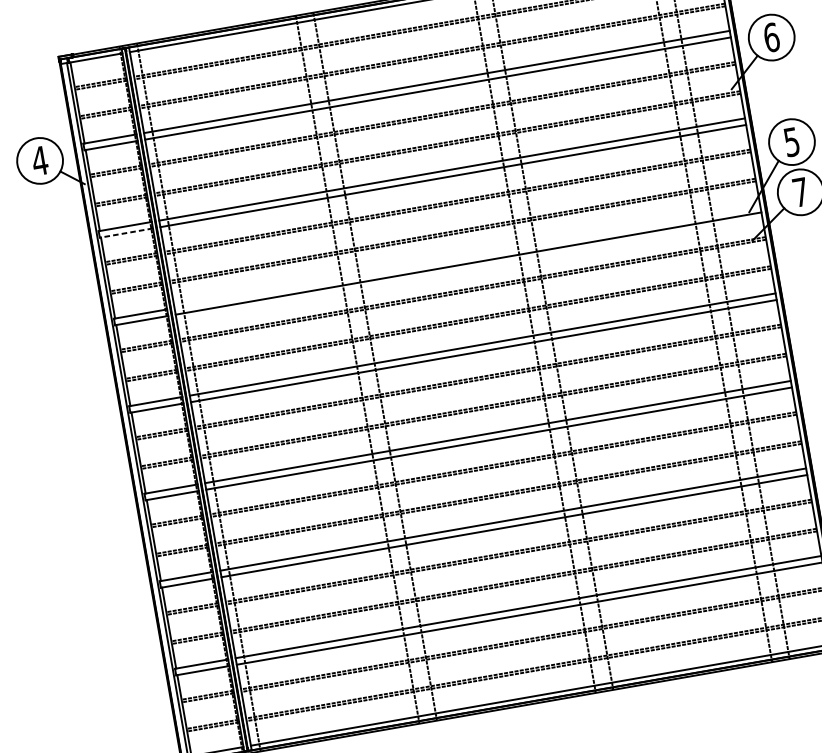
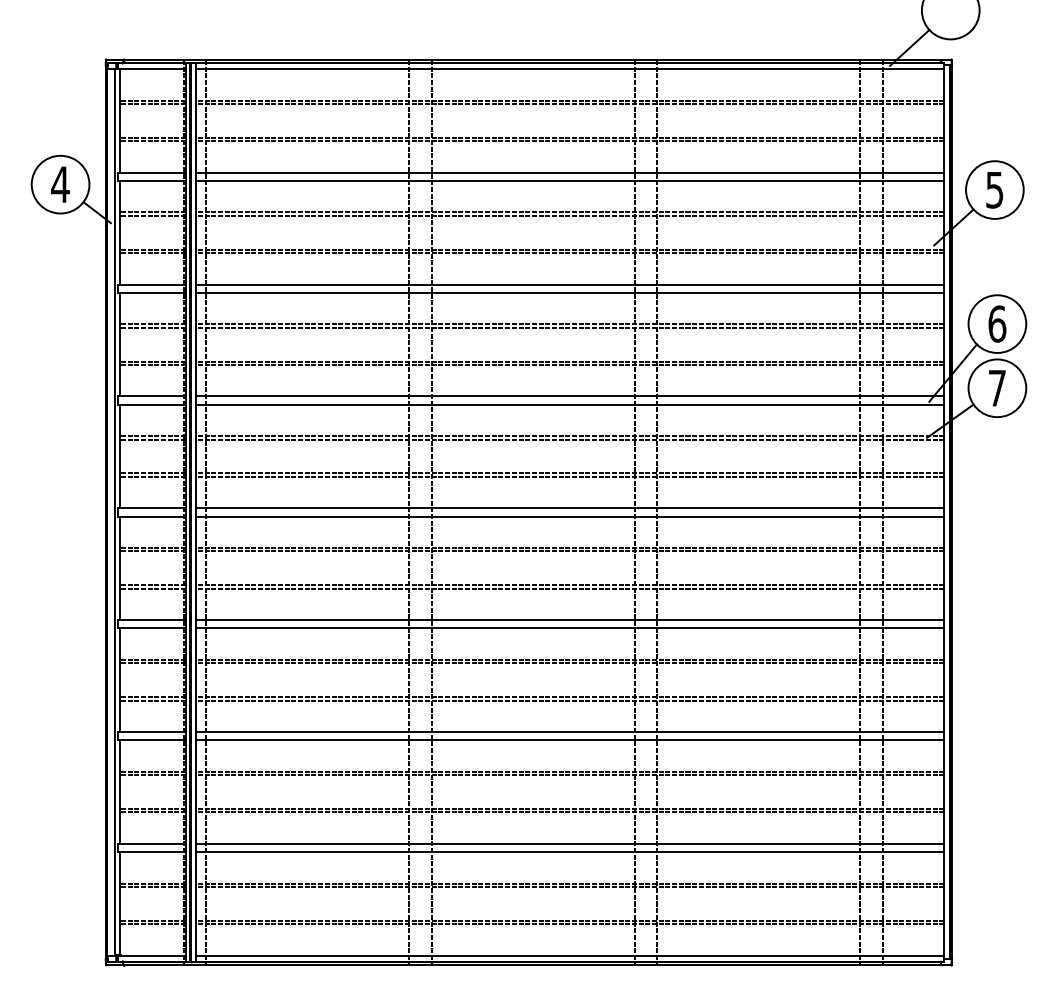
text: (771, 37) -> (994, 189), 6 -> 5
text: (791, 141) -> (997, 323), 5 -> 6
line: (126, 232) -> (152, 292), dashed -> solid
line: (467, 257) -> (569, 396), added

